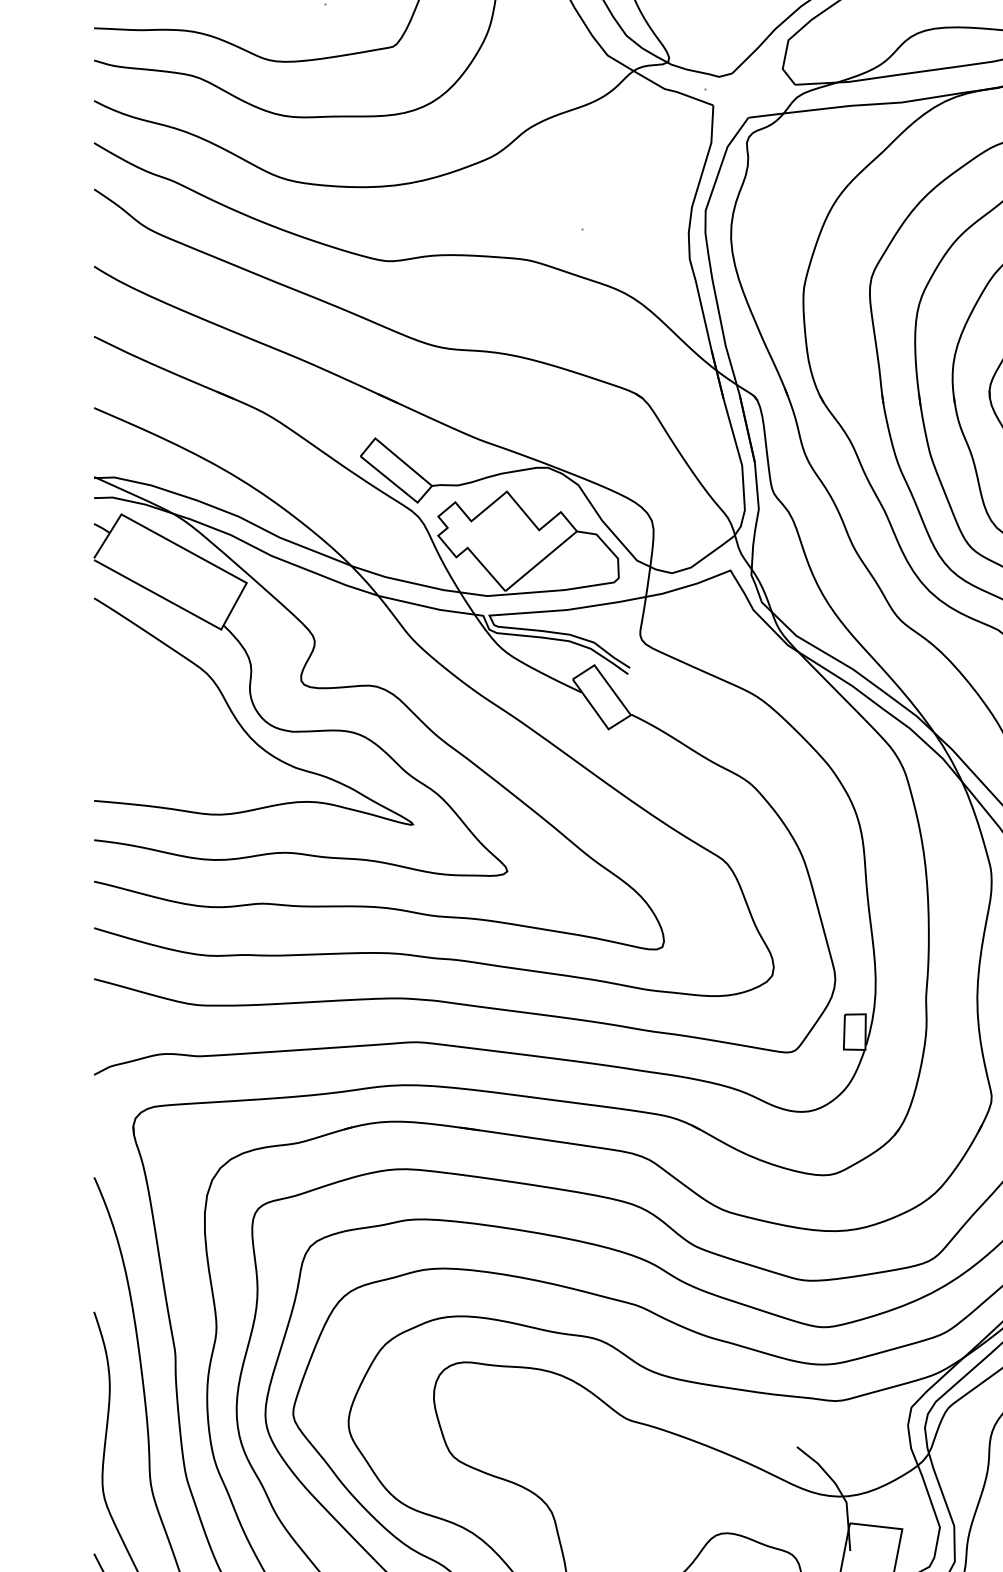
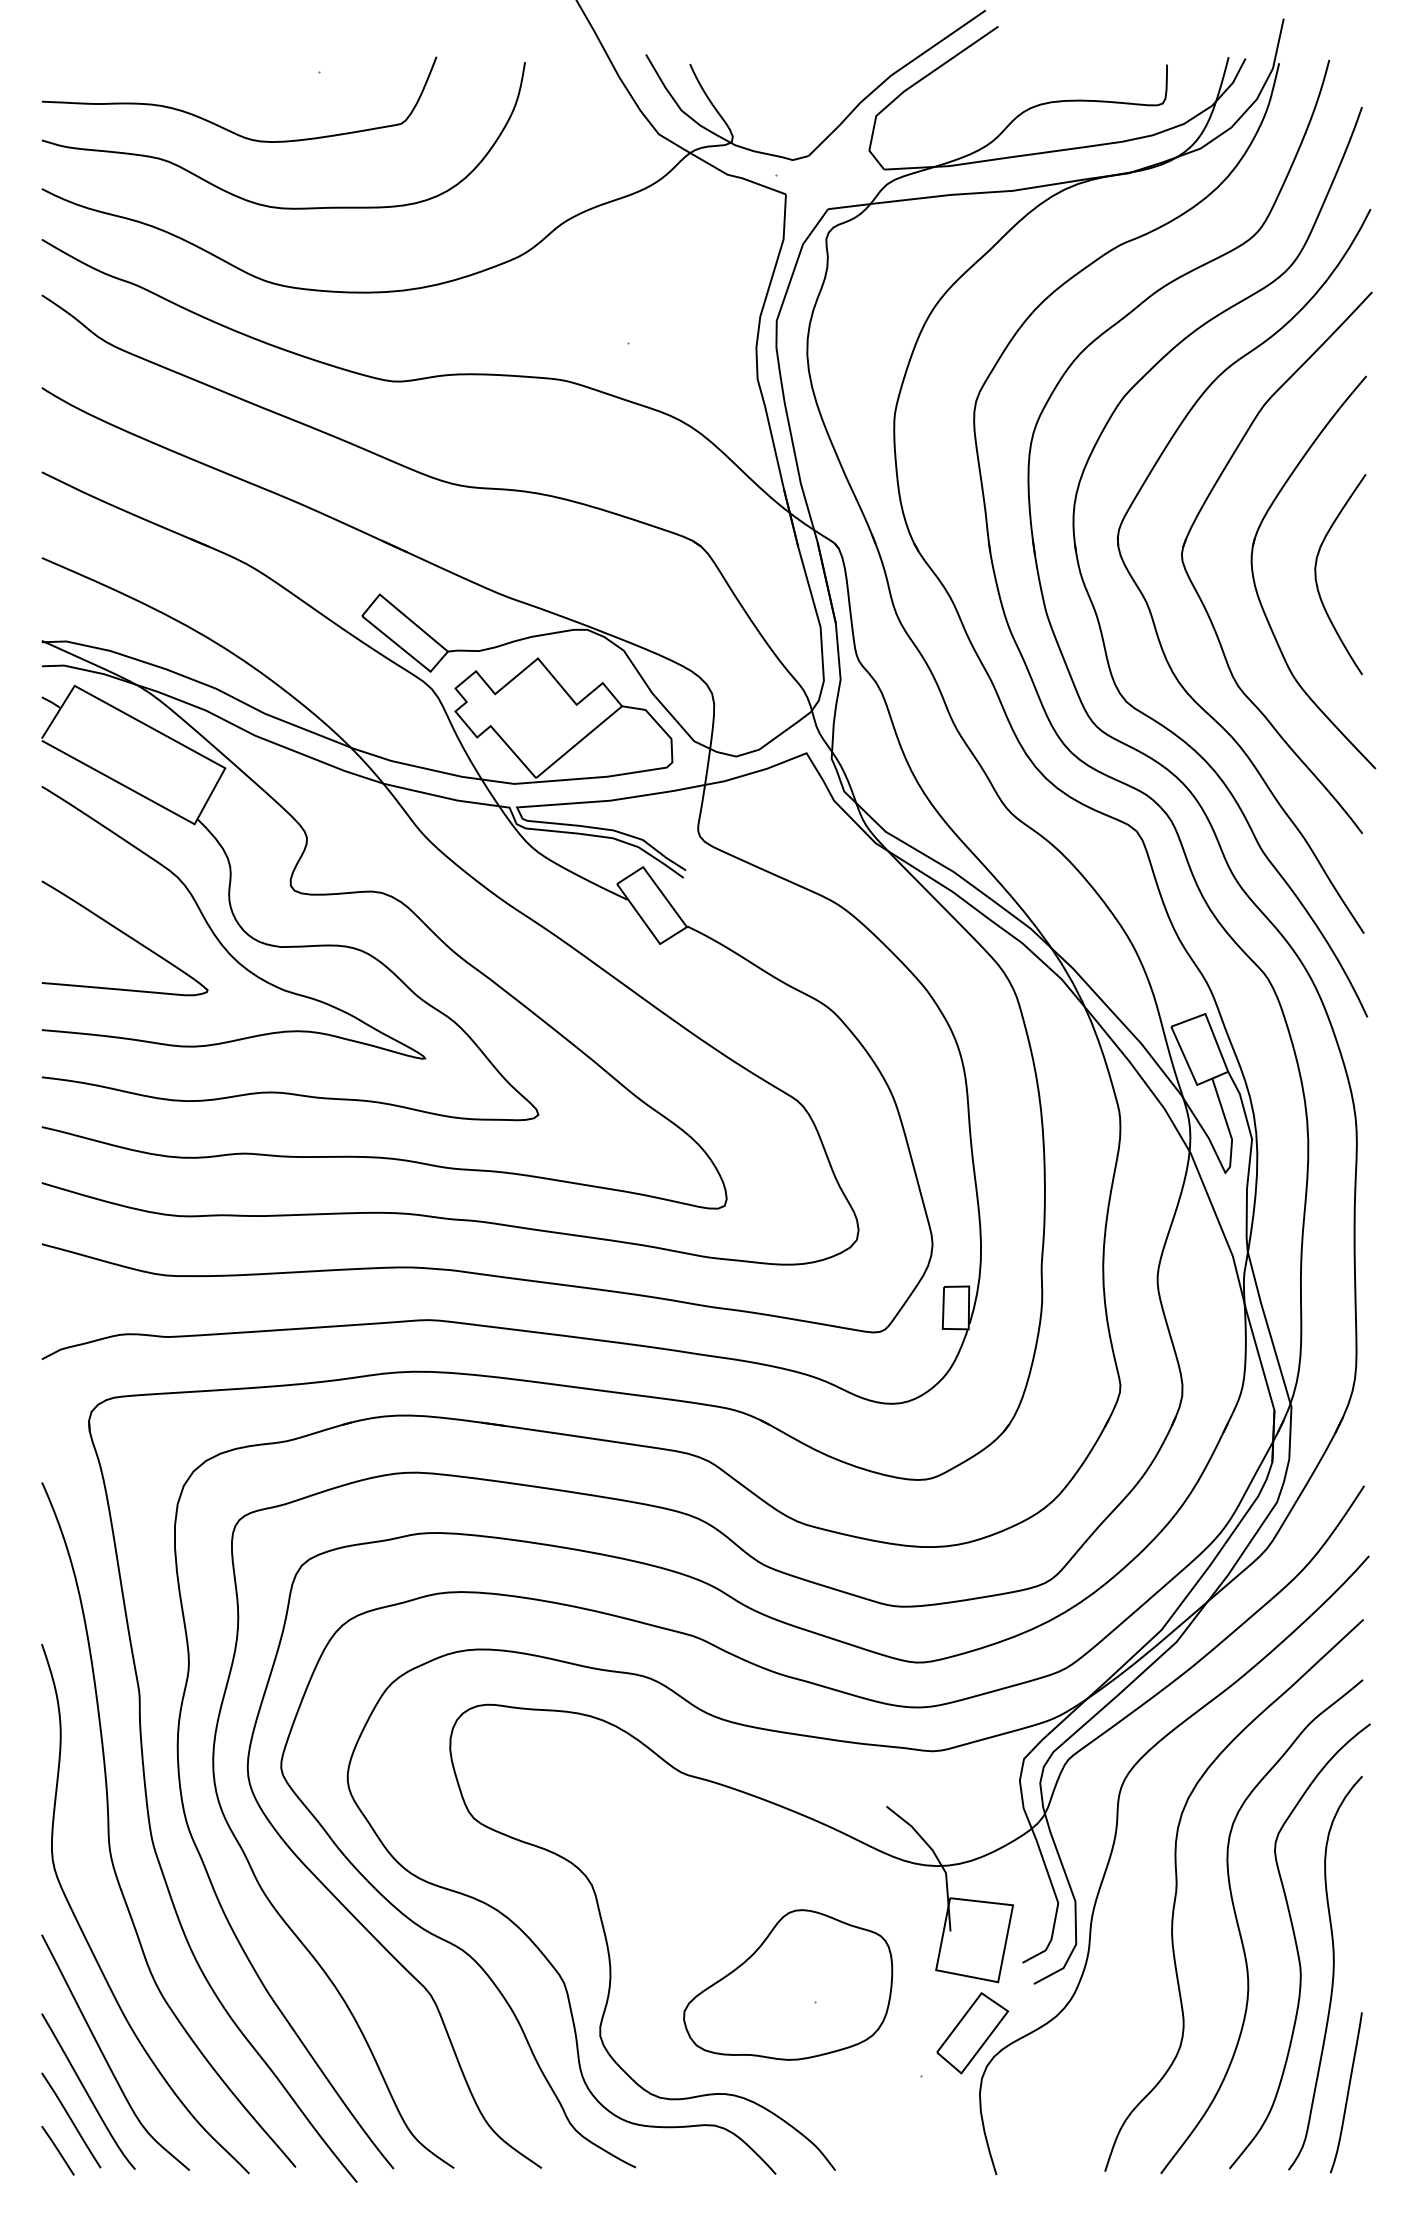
curve: (163, 722) -> (125, 935), added

